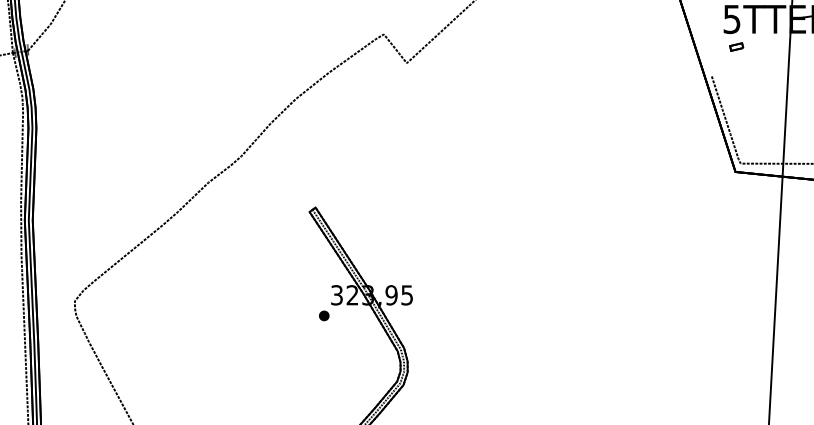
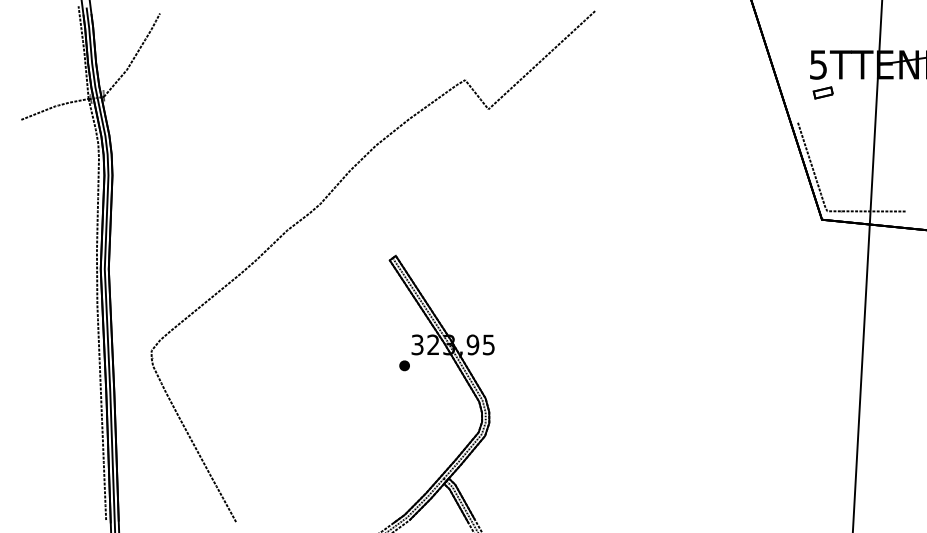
part: (735, 46) -> (822, 92), size x1.43

